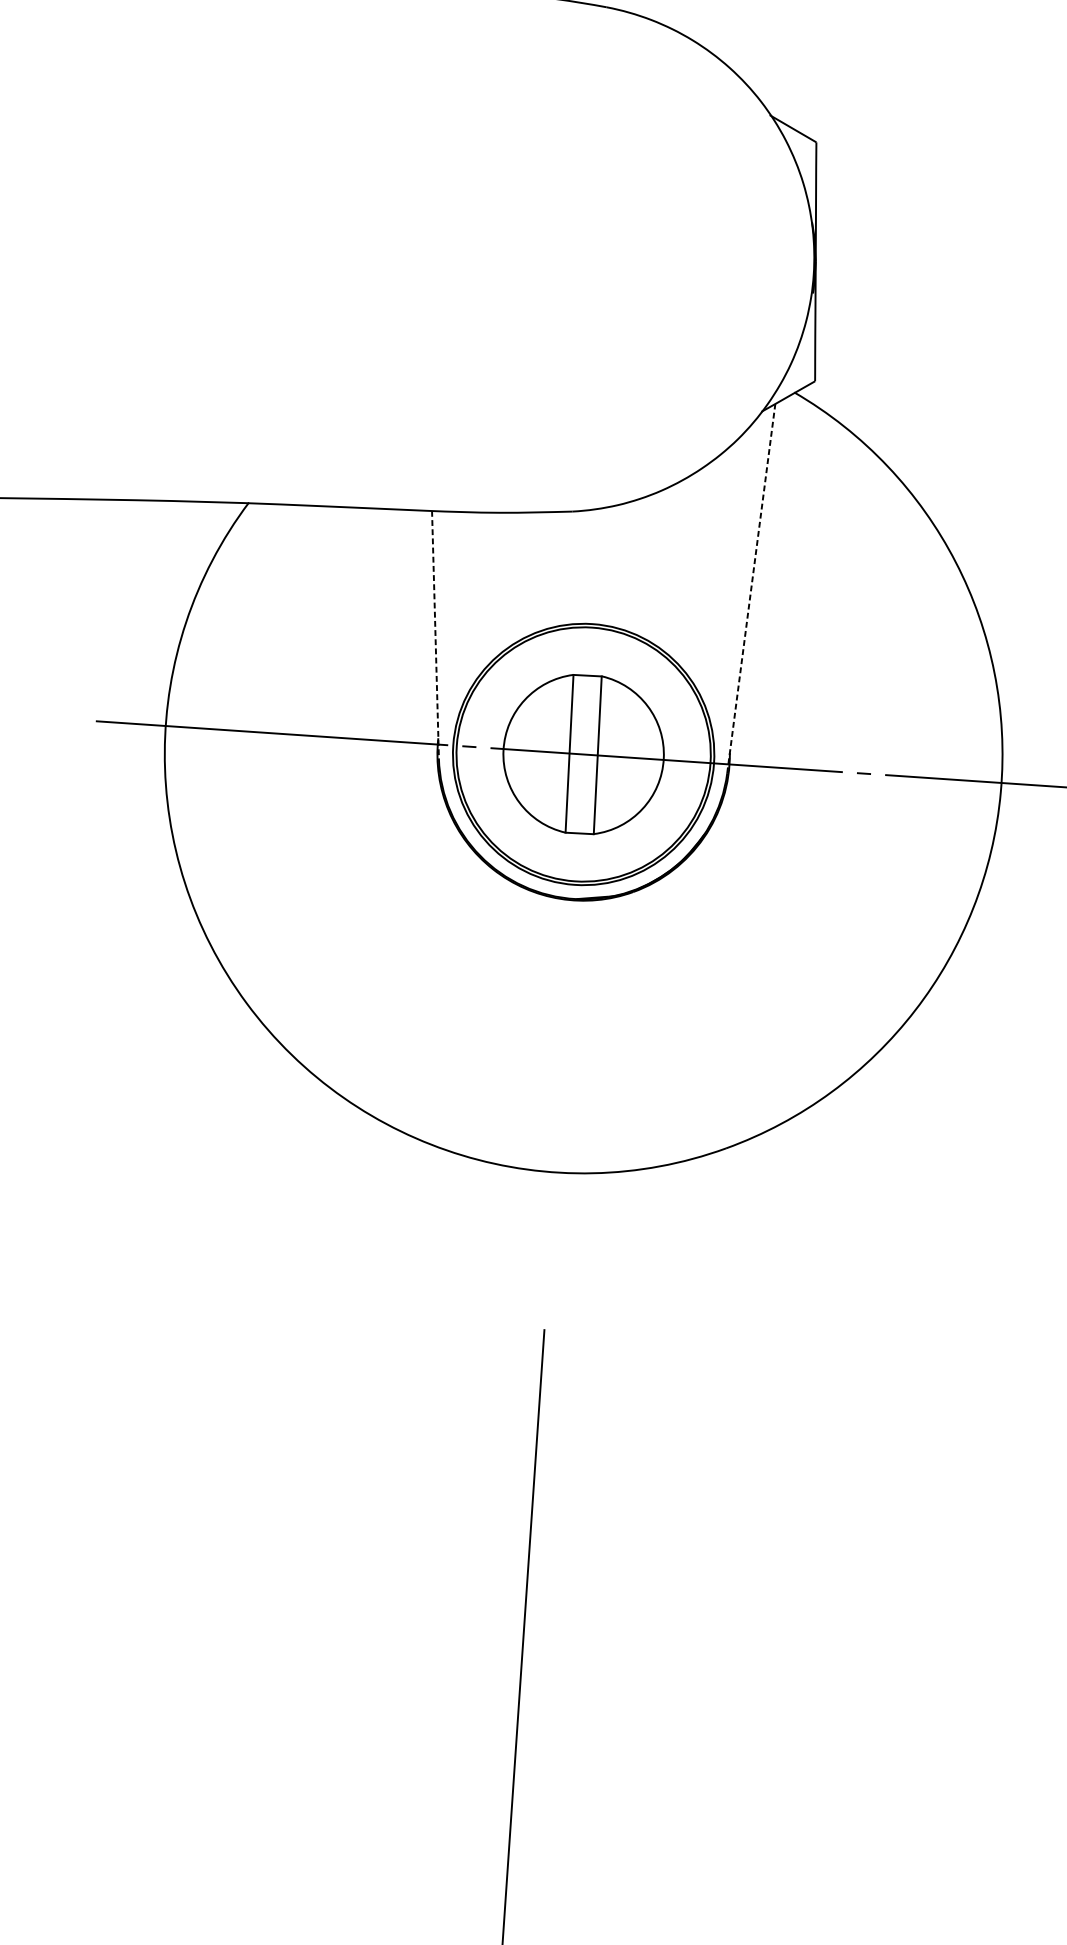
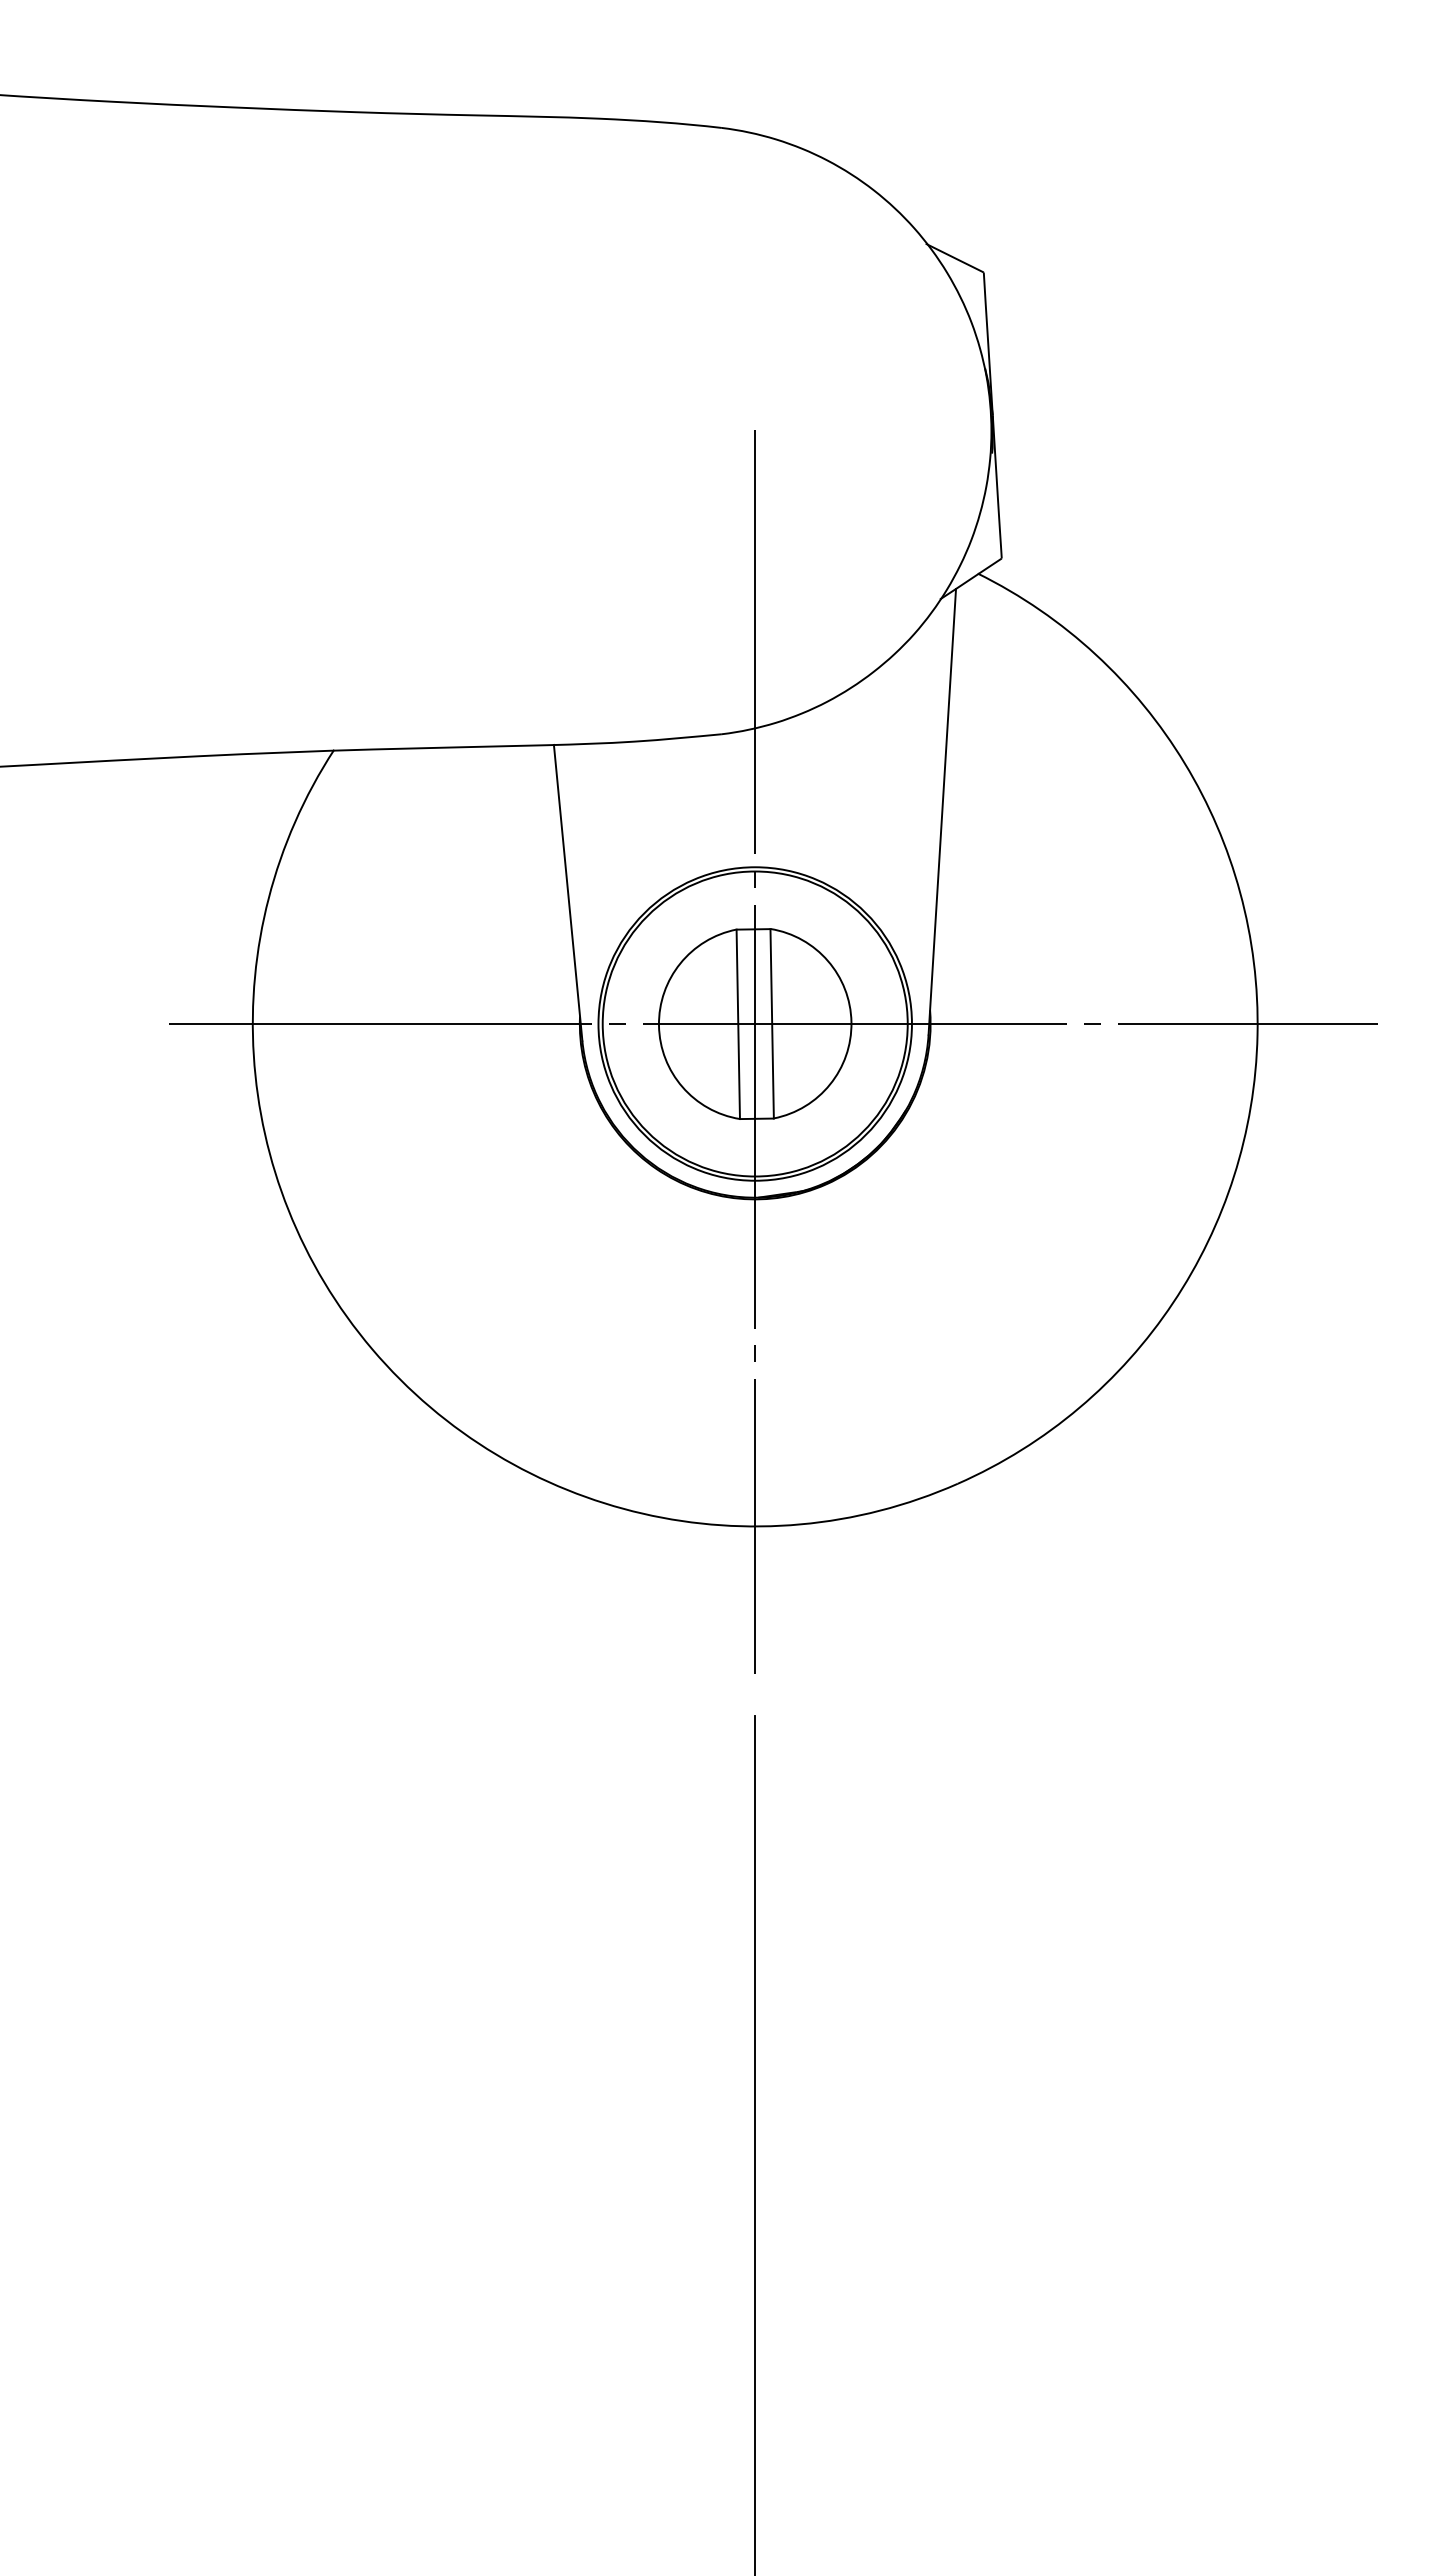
line: (751, 588) -> (942, 811), dashed -> solid
line: (435, 634) -> (568, 892), dashed -> solid
line: (582, 777) -> (755, 1051), added

